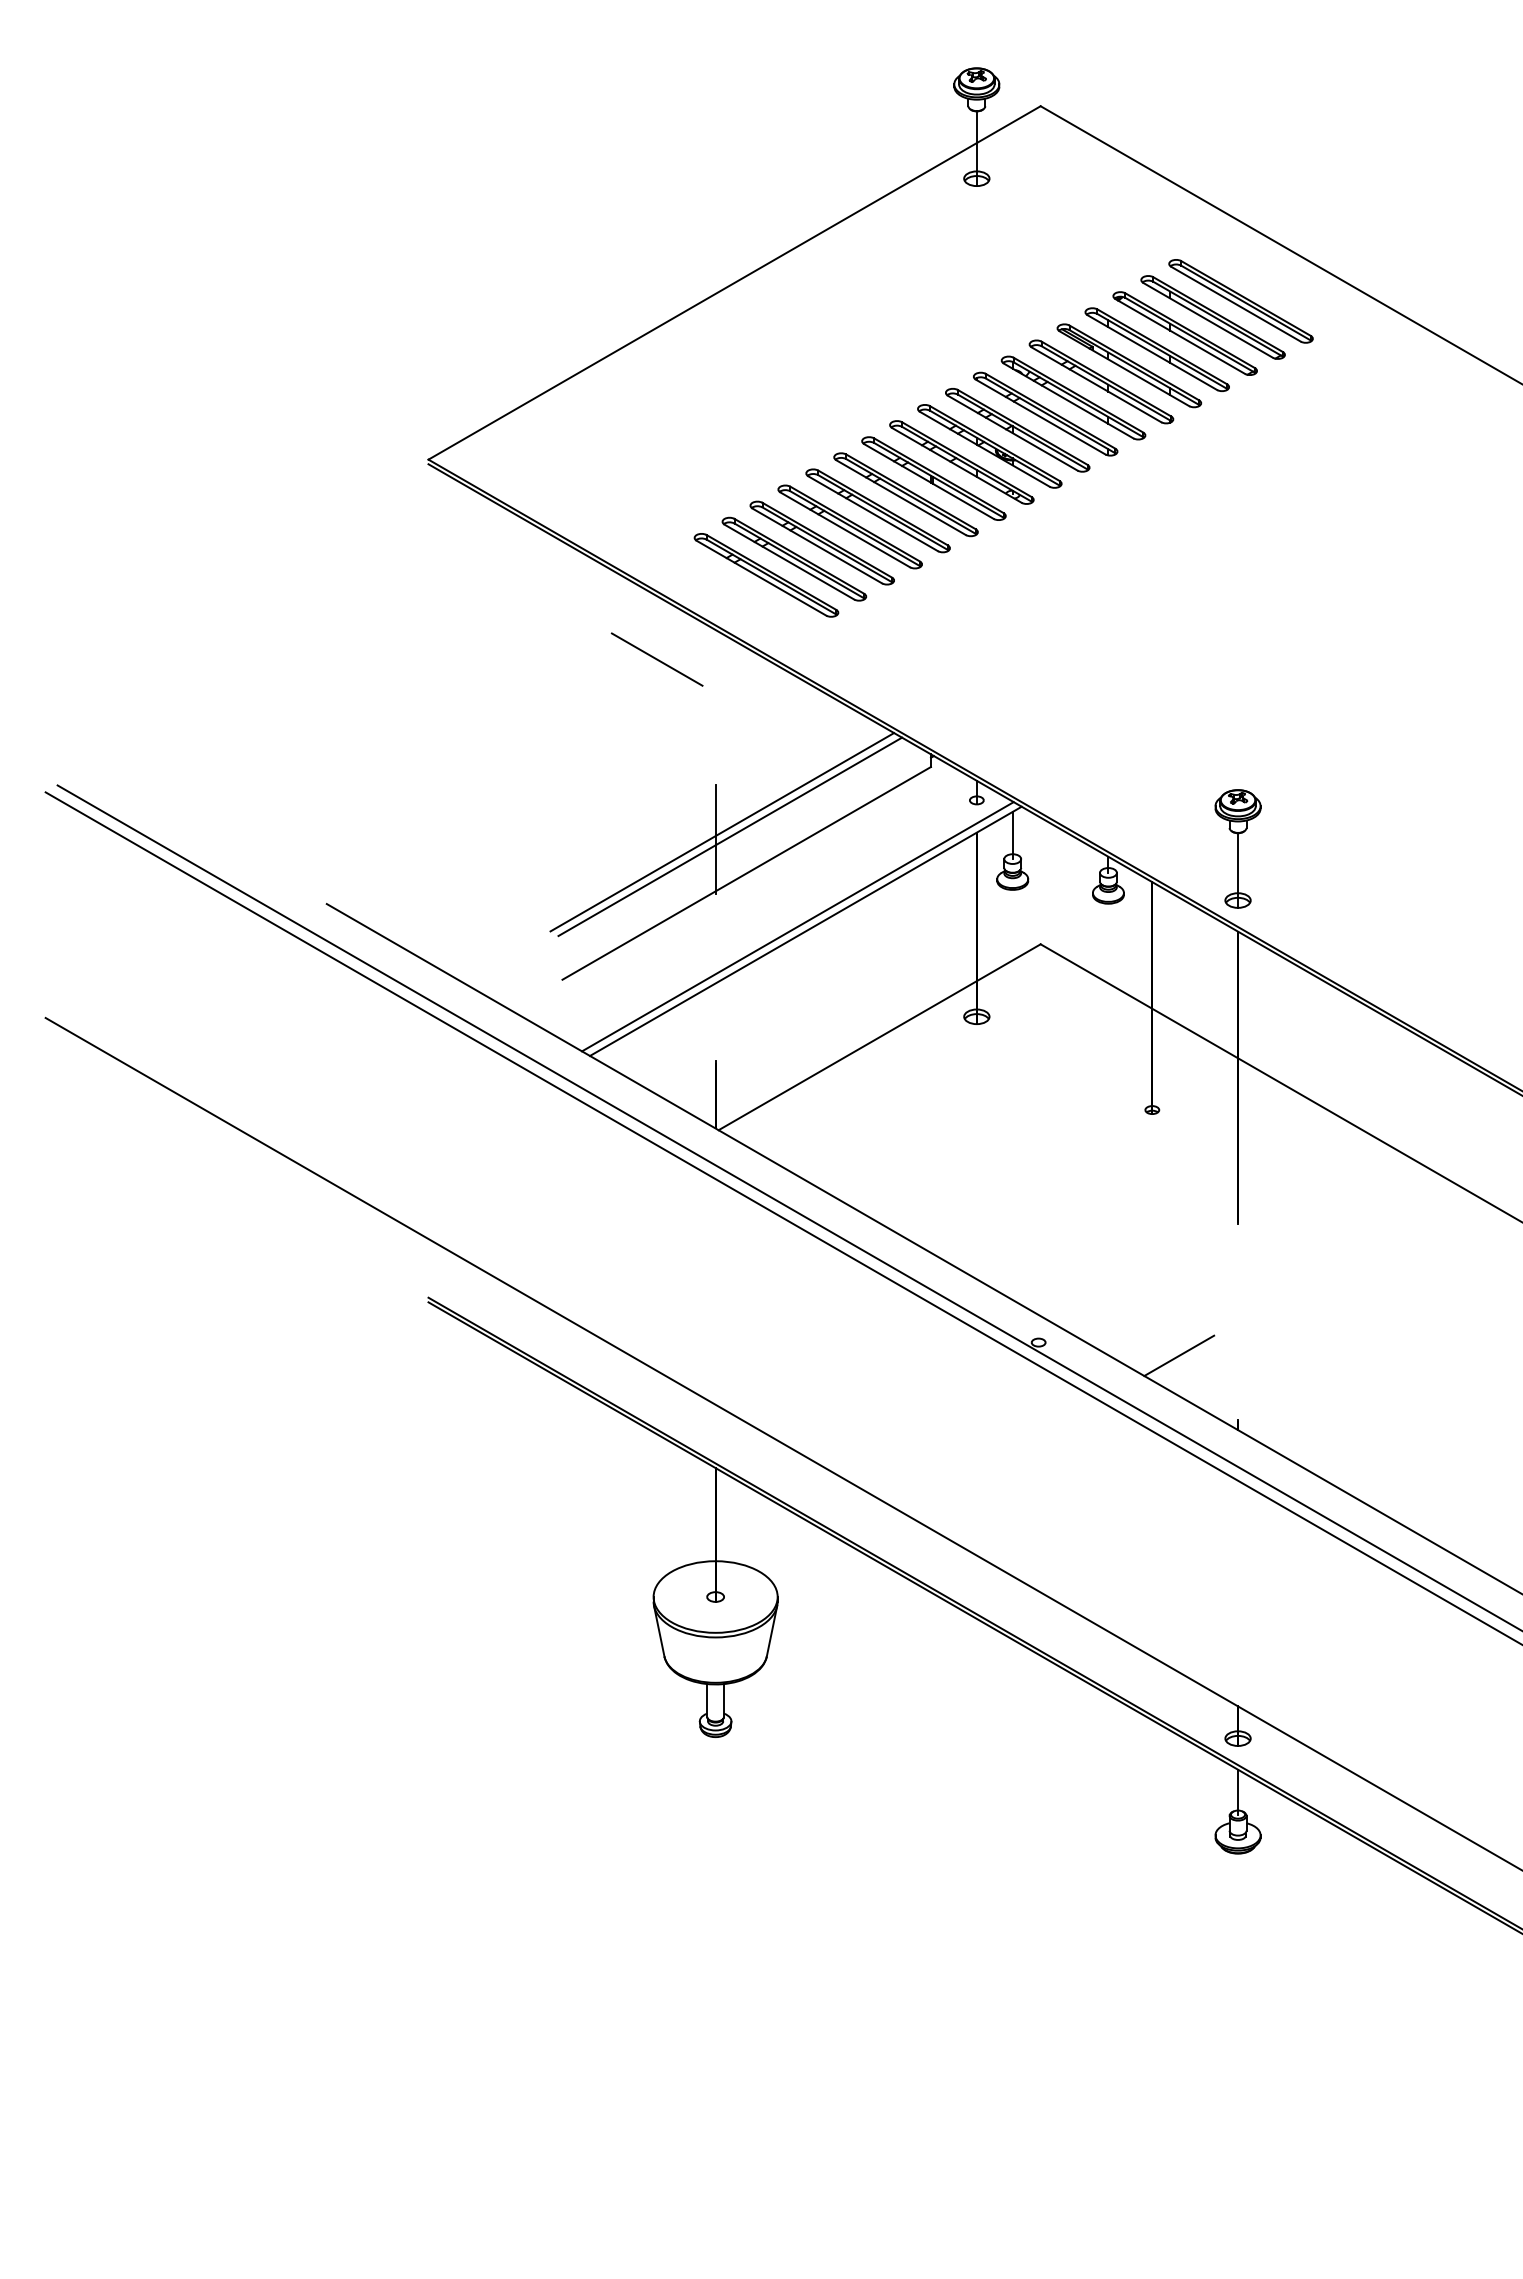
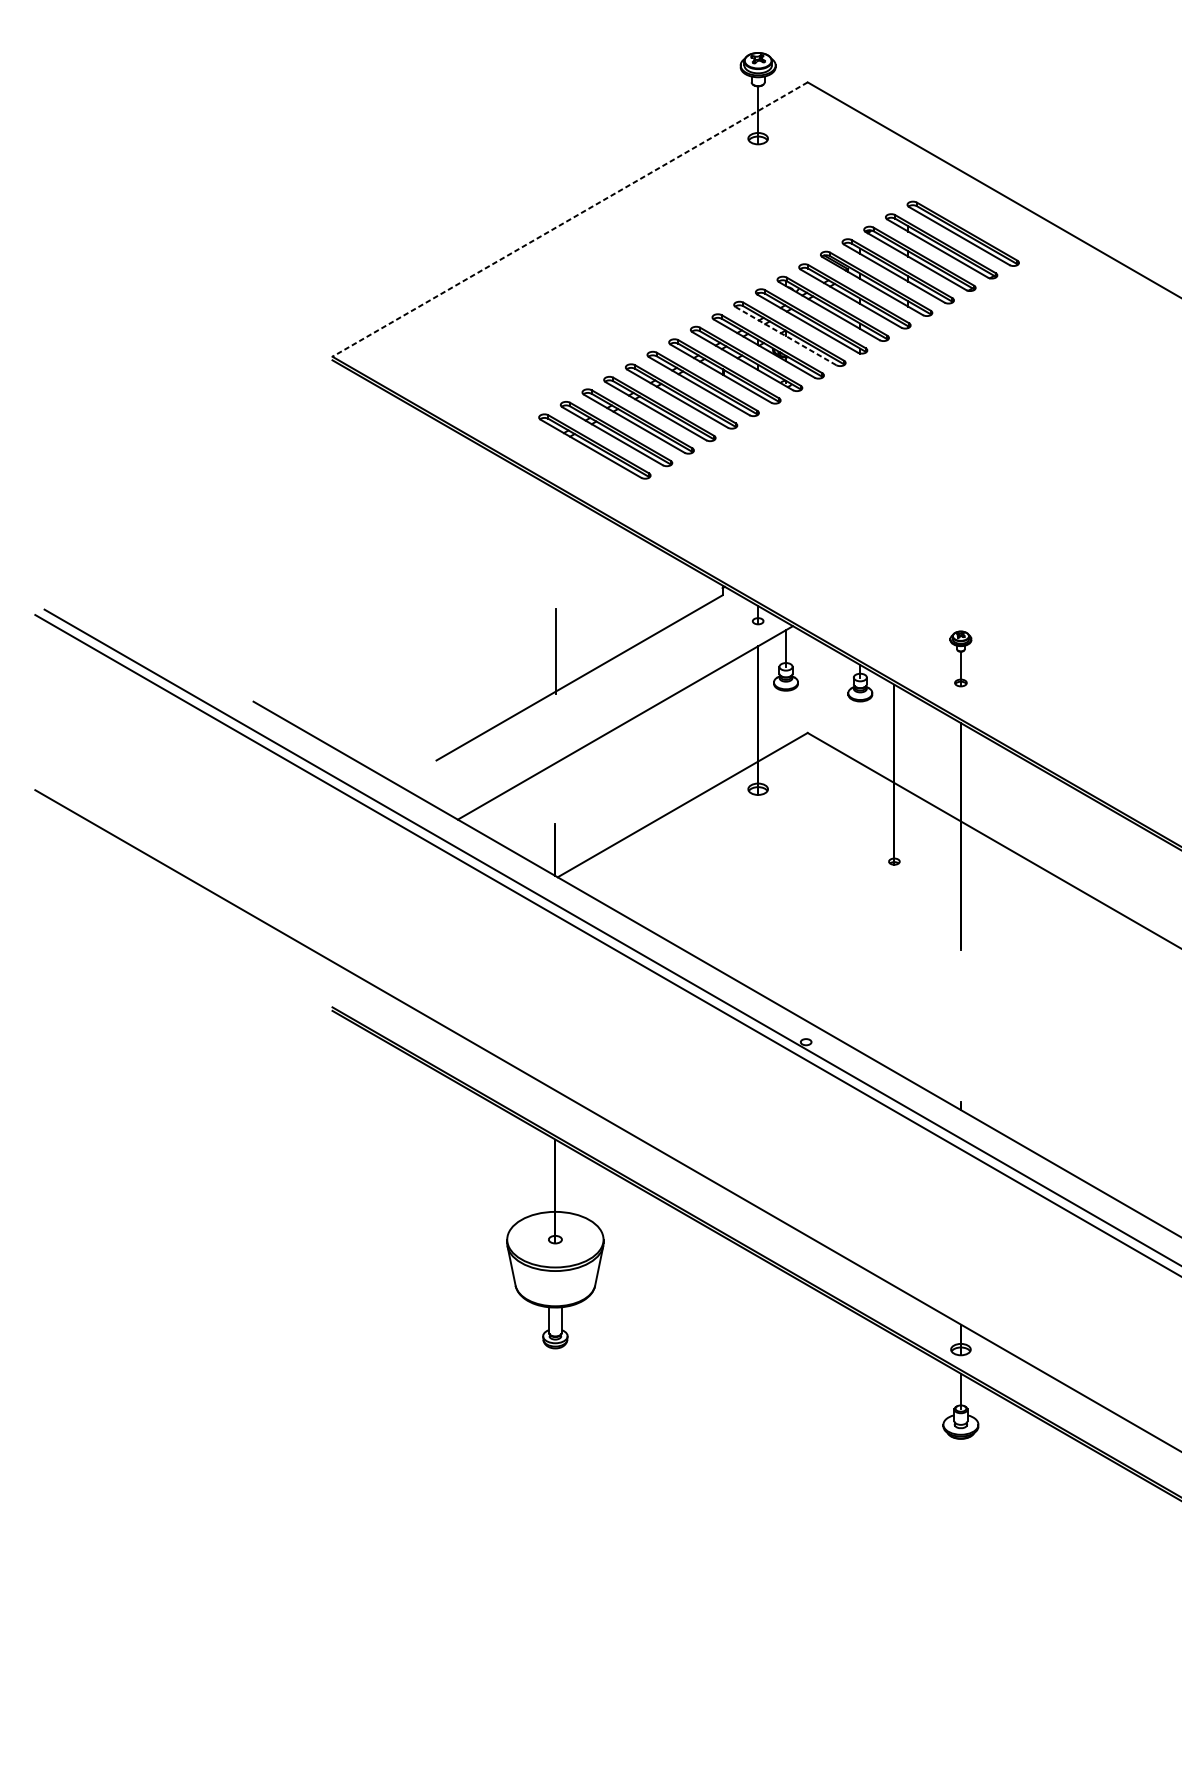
line: (734, 283) -> (570, 219), solid -> dashed
line: (1012, 433) -> (785, 336), solid -> dashed
line: (656, 659) -> (509, 511), removed
line: (722, 832) -> (560, 646), removed
line: (730, 836) -> (566, 649), removed
part: (1237, 848) -> (960, 658), size x0.6
line: (797, 926) -> (618, 719), removed
line: (1179, 1355) -> (915, 1052), removed

